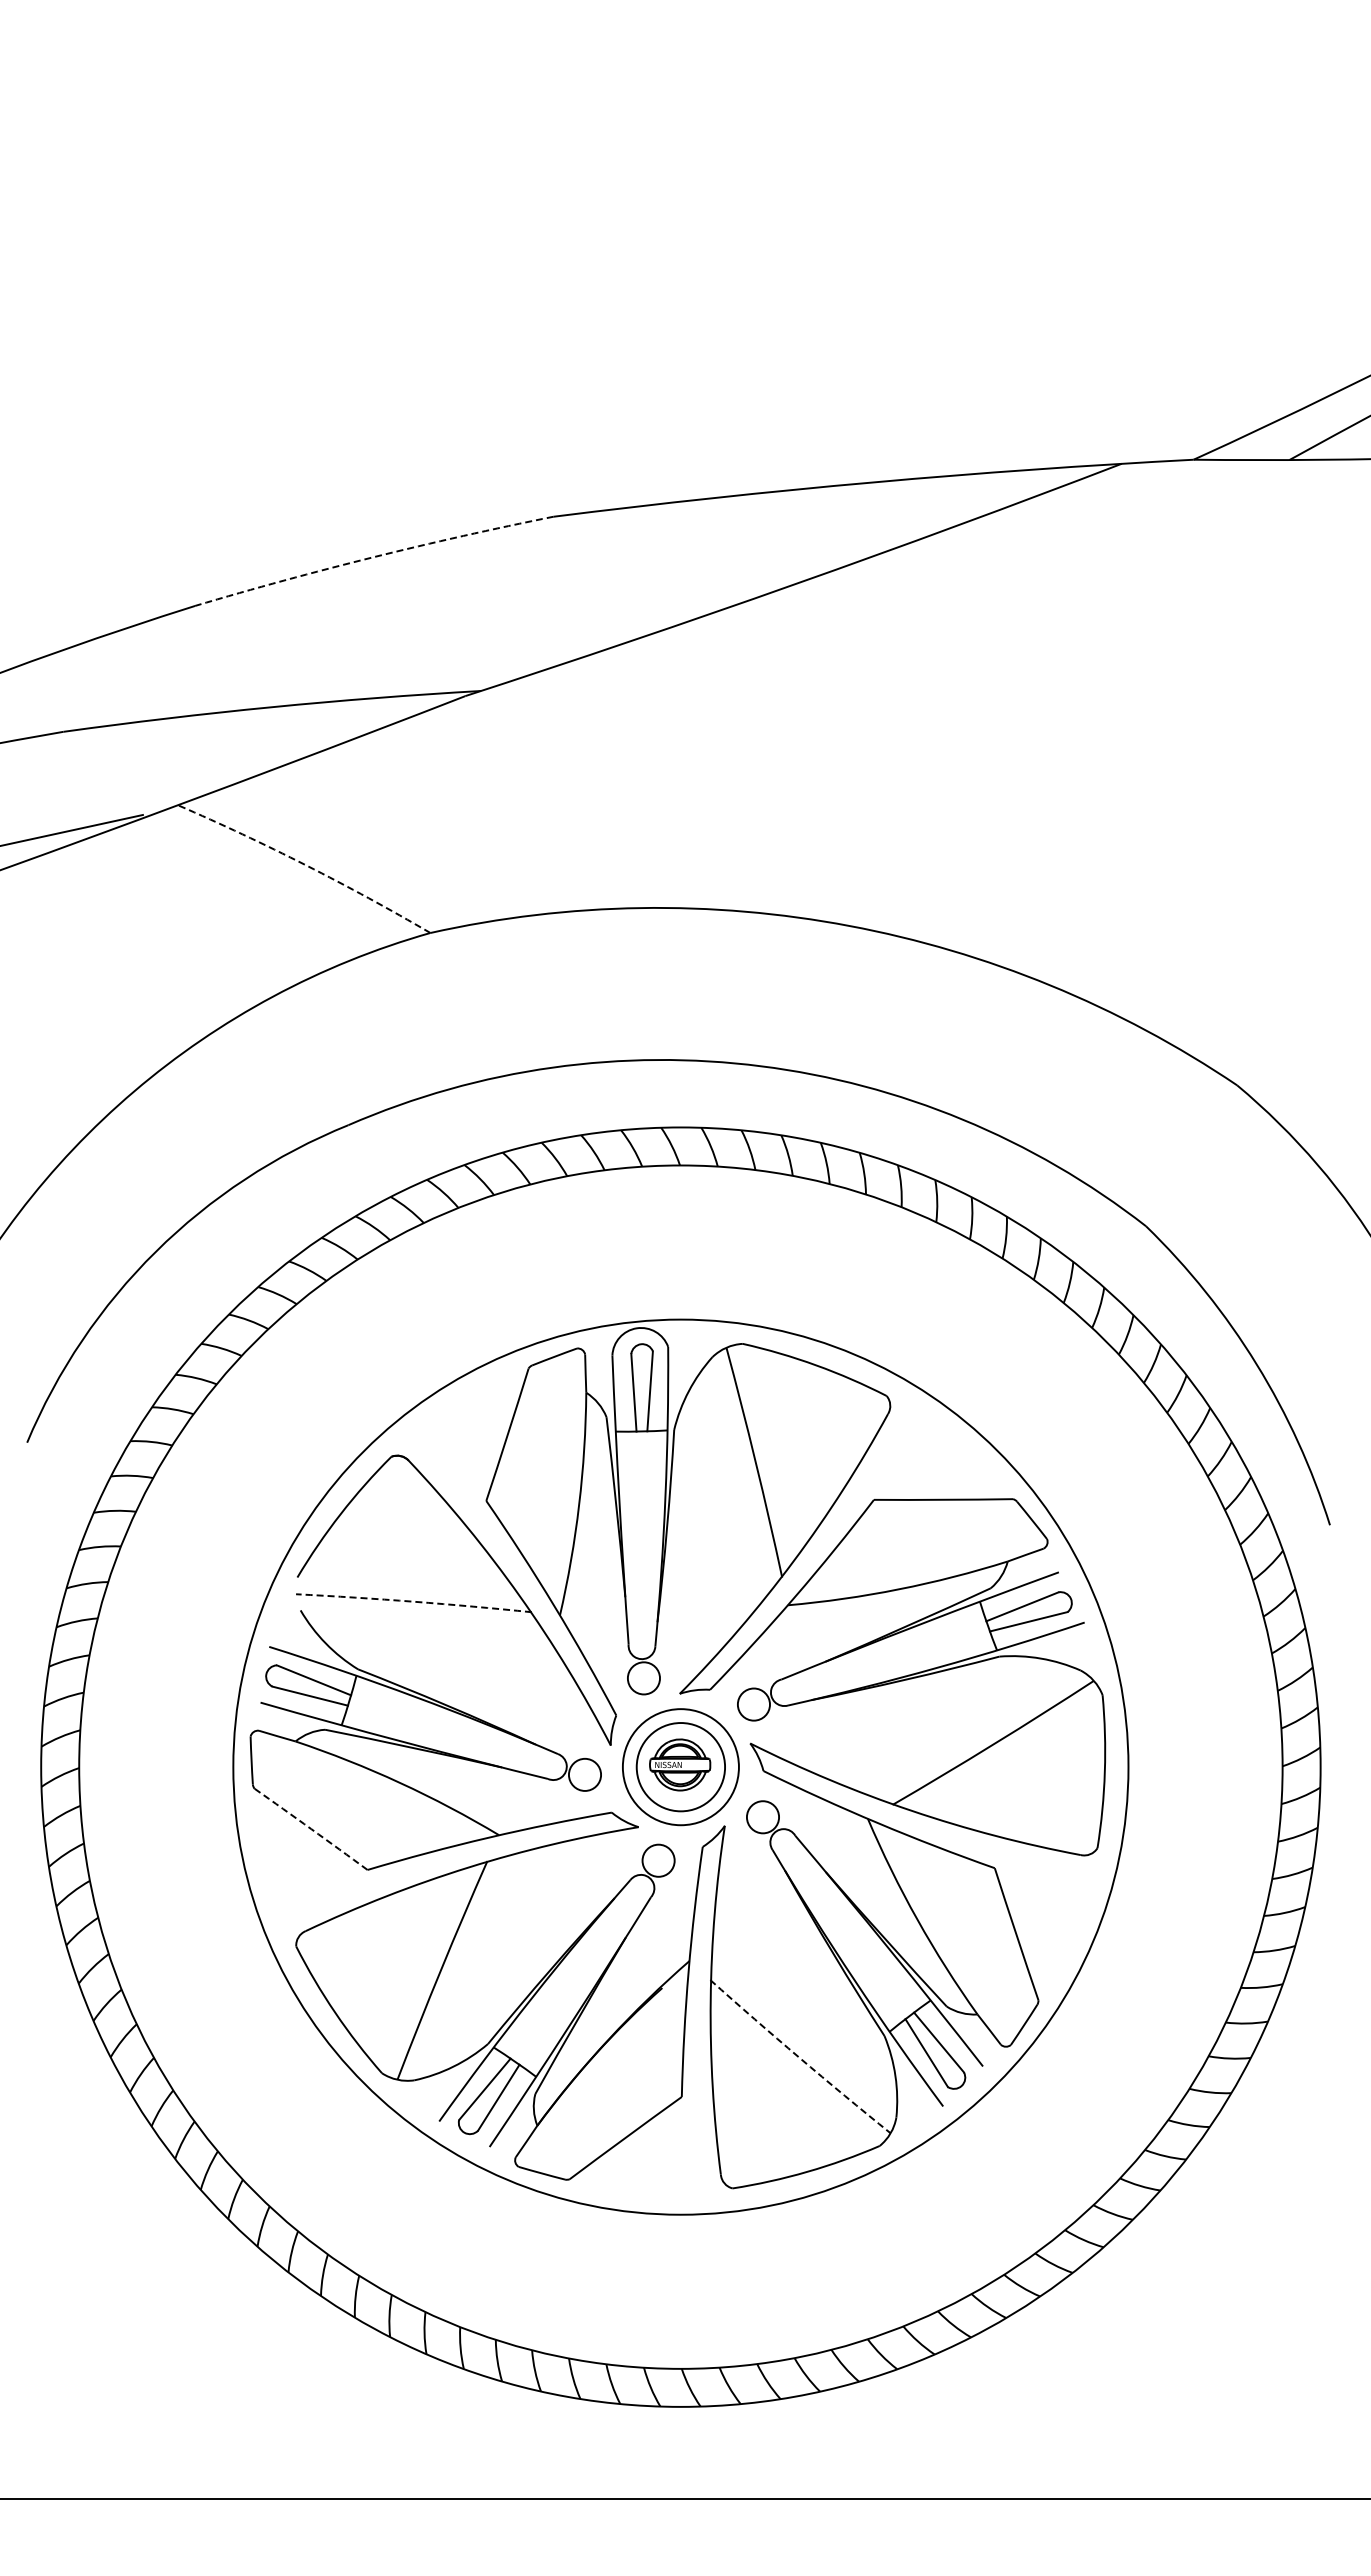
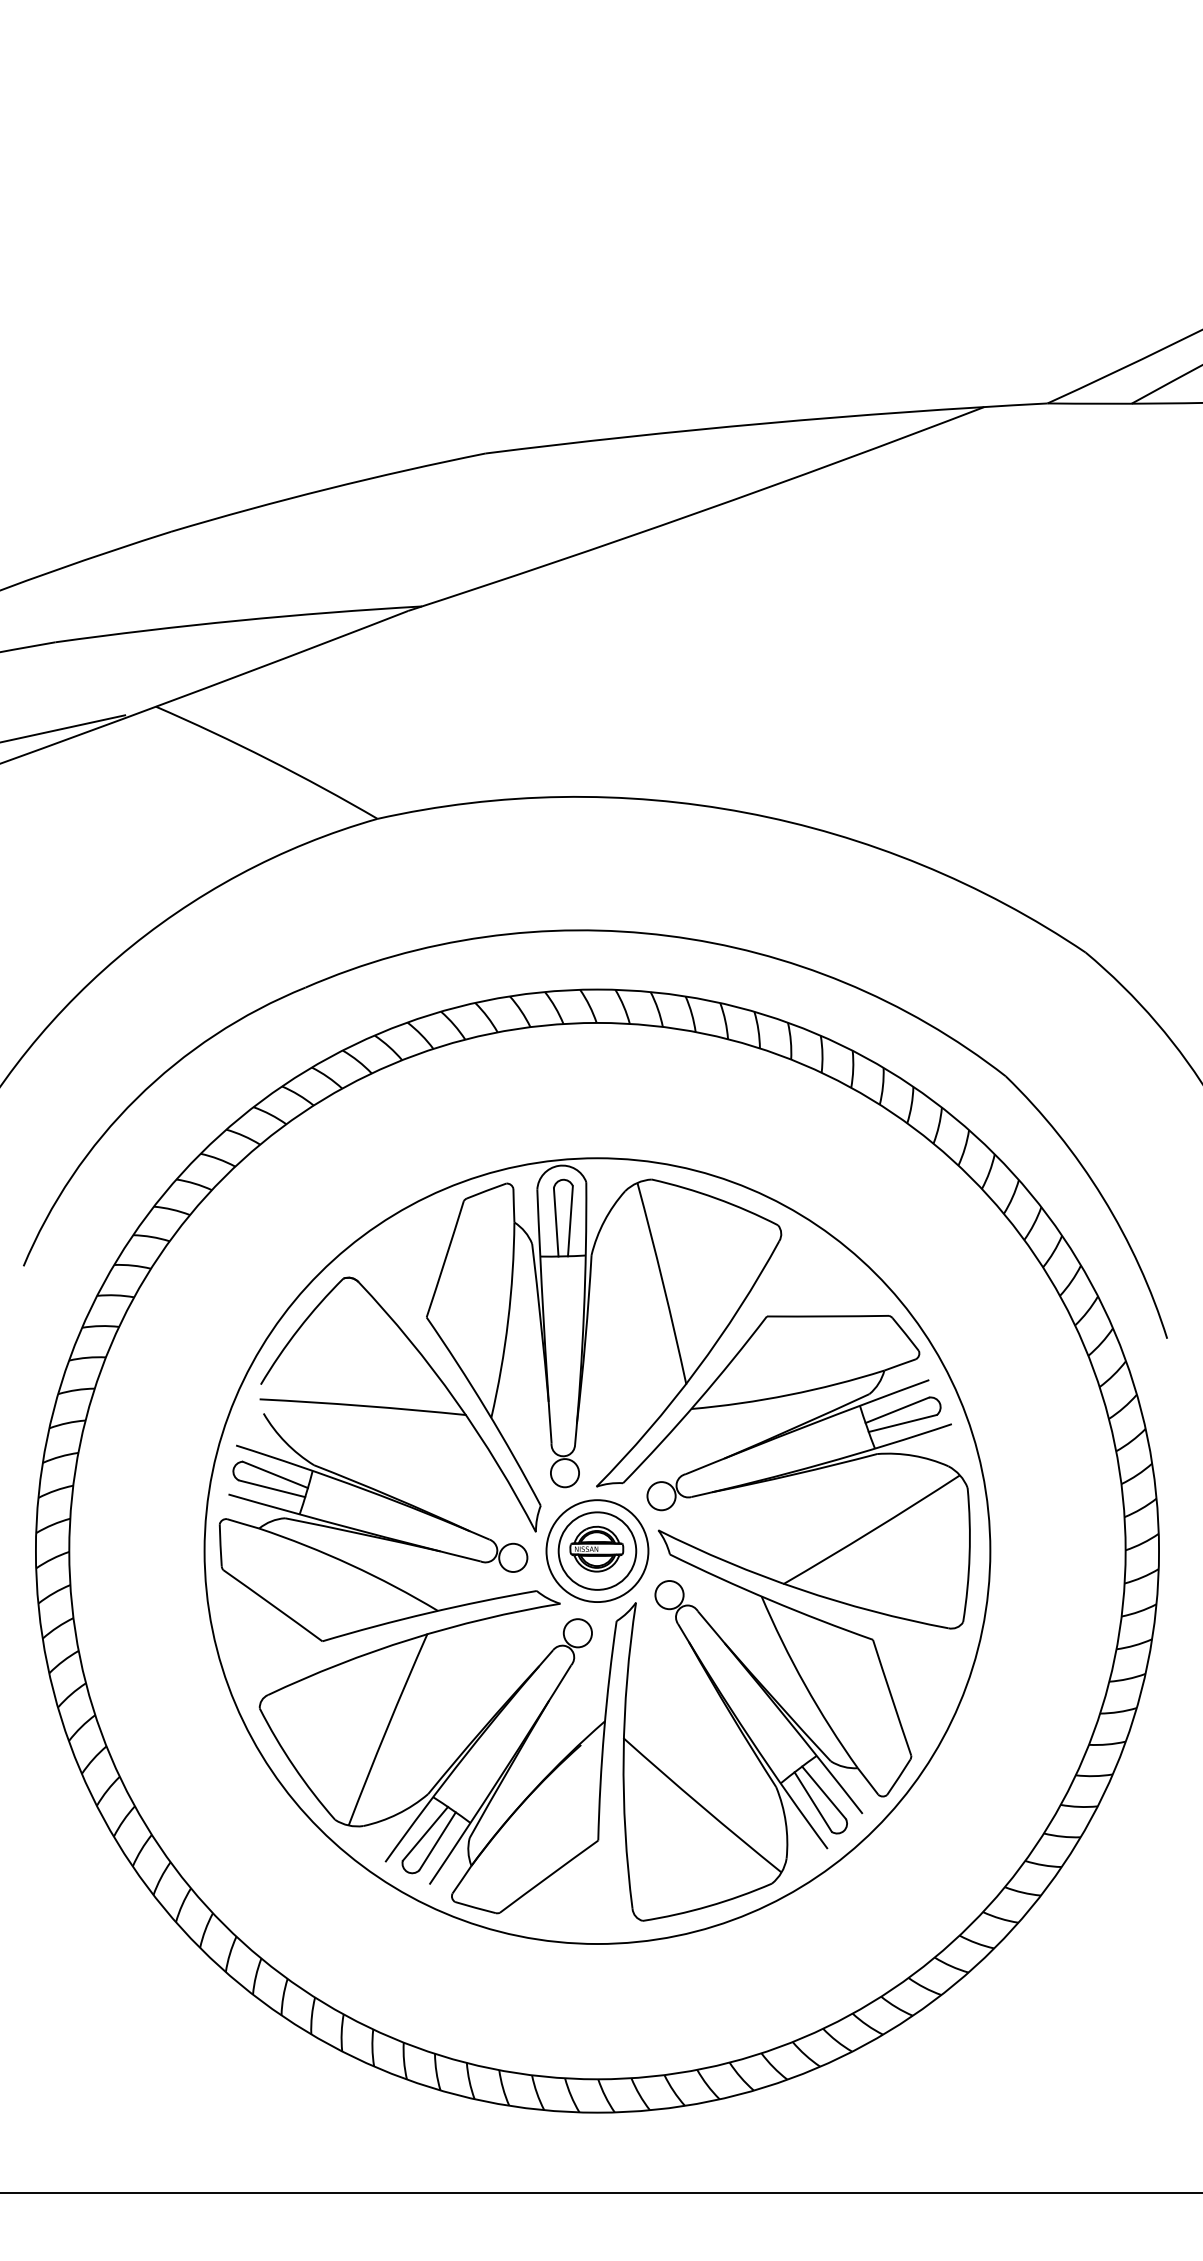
arc: (373, 557) -> (327, 489), dashed -> solid
arc: (306, 865) -> (268, 759), dashed -> solid
arc: (414, 1601) -> (363, 1405), dashed -> solid
arc: (311, 1829) -> (273, 1605), dashed -> solid
arc: (799, 2057) -> (701, 1805), dashed -> solid

